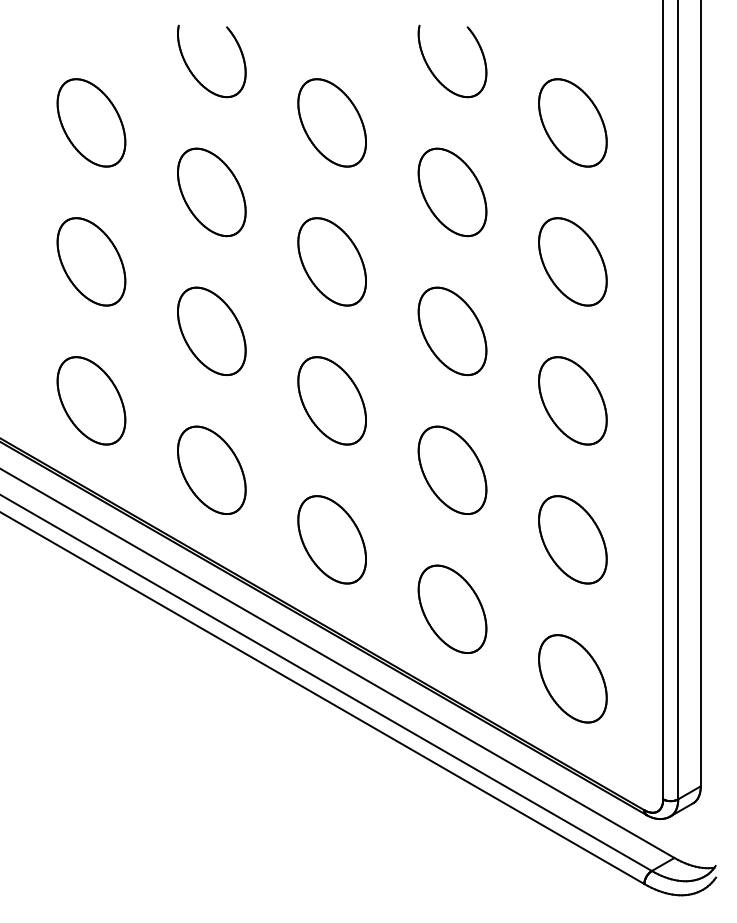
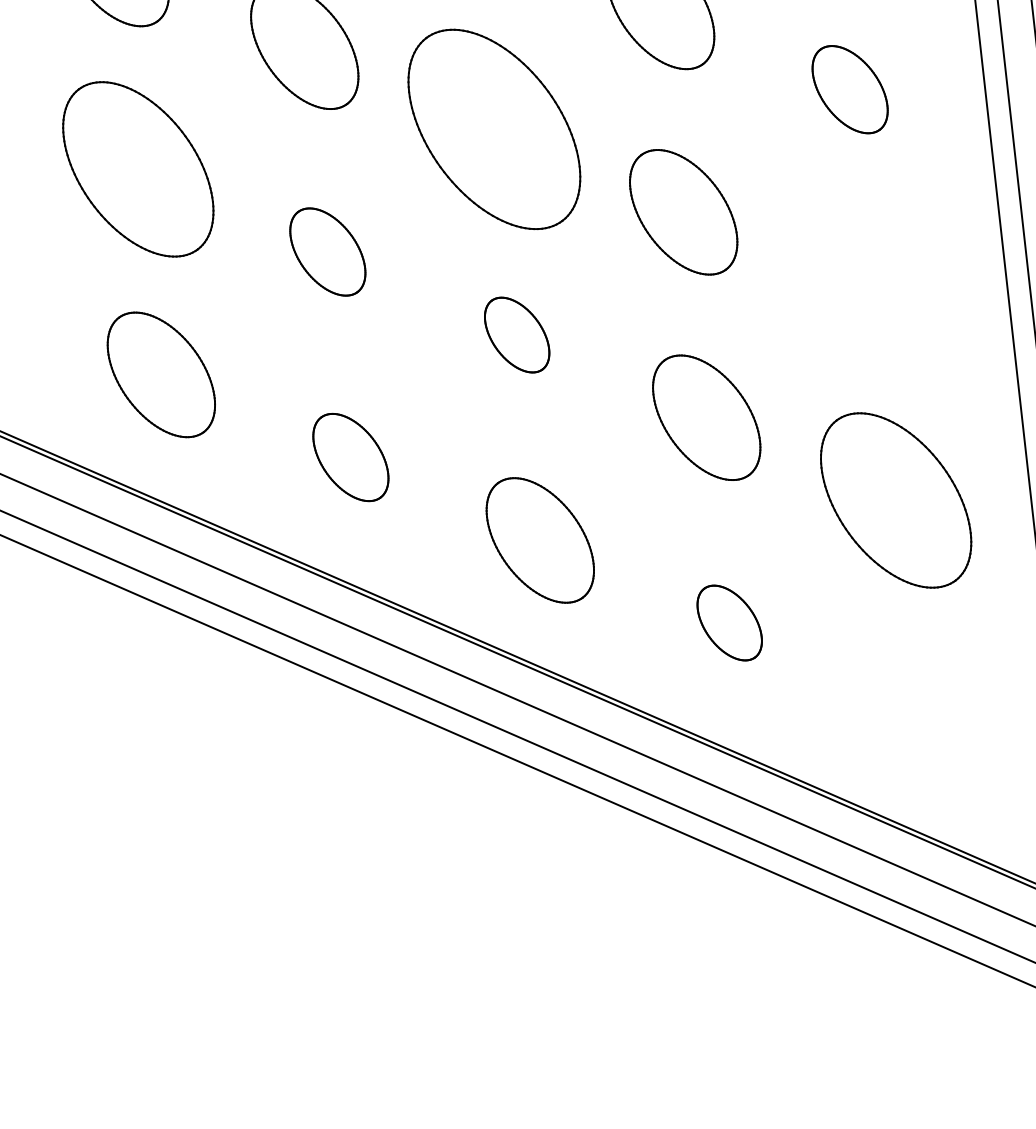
part: (91, 261) -> (138, 168), size x1.4
part: (331, 261) -> (493, 129), size x1.6
part: (572, 261) -> (849, 89), size x0.7
part: (211, 330) -> (327, 250), size x0.7
part: (331, 400) -> (516, 334), size x0.6
part: (572, 400) -> (872, 294), removed
part: (211, 469) -> (350, 456), size x0.7
part: (572, 539) -> (895, 500), size x1.4
part: (452, 608) -> (729, 622), size x0.6
part: (572, 678) -> (918, 705), removed

